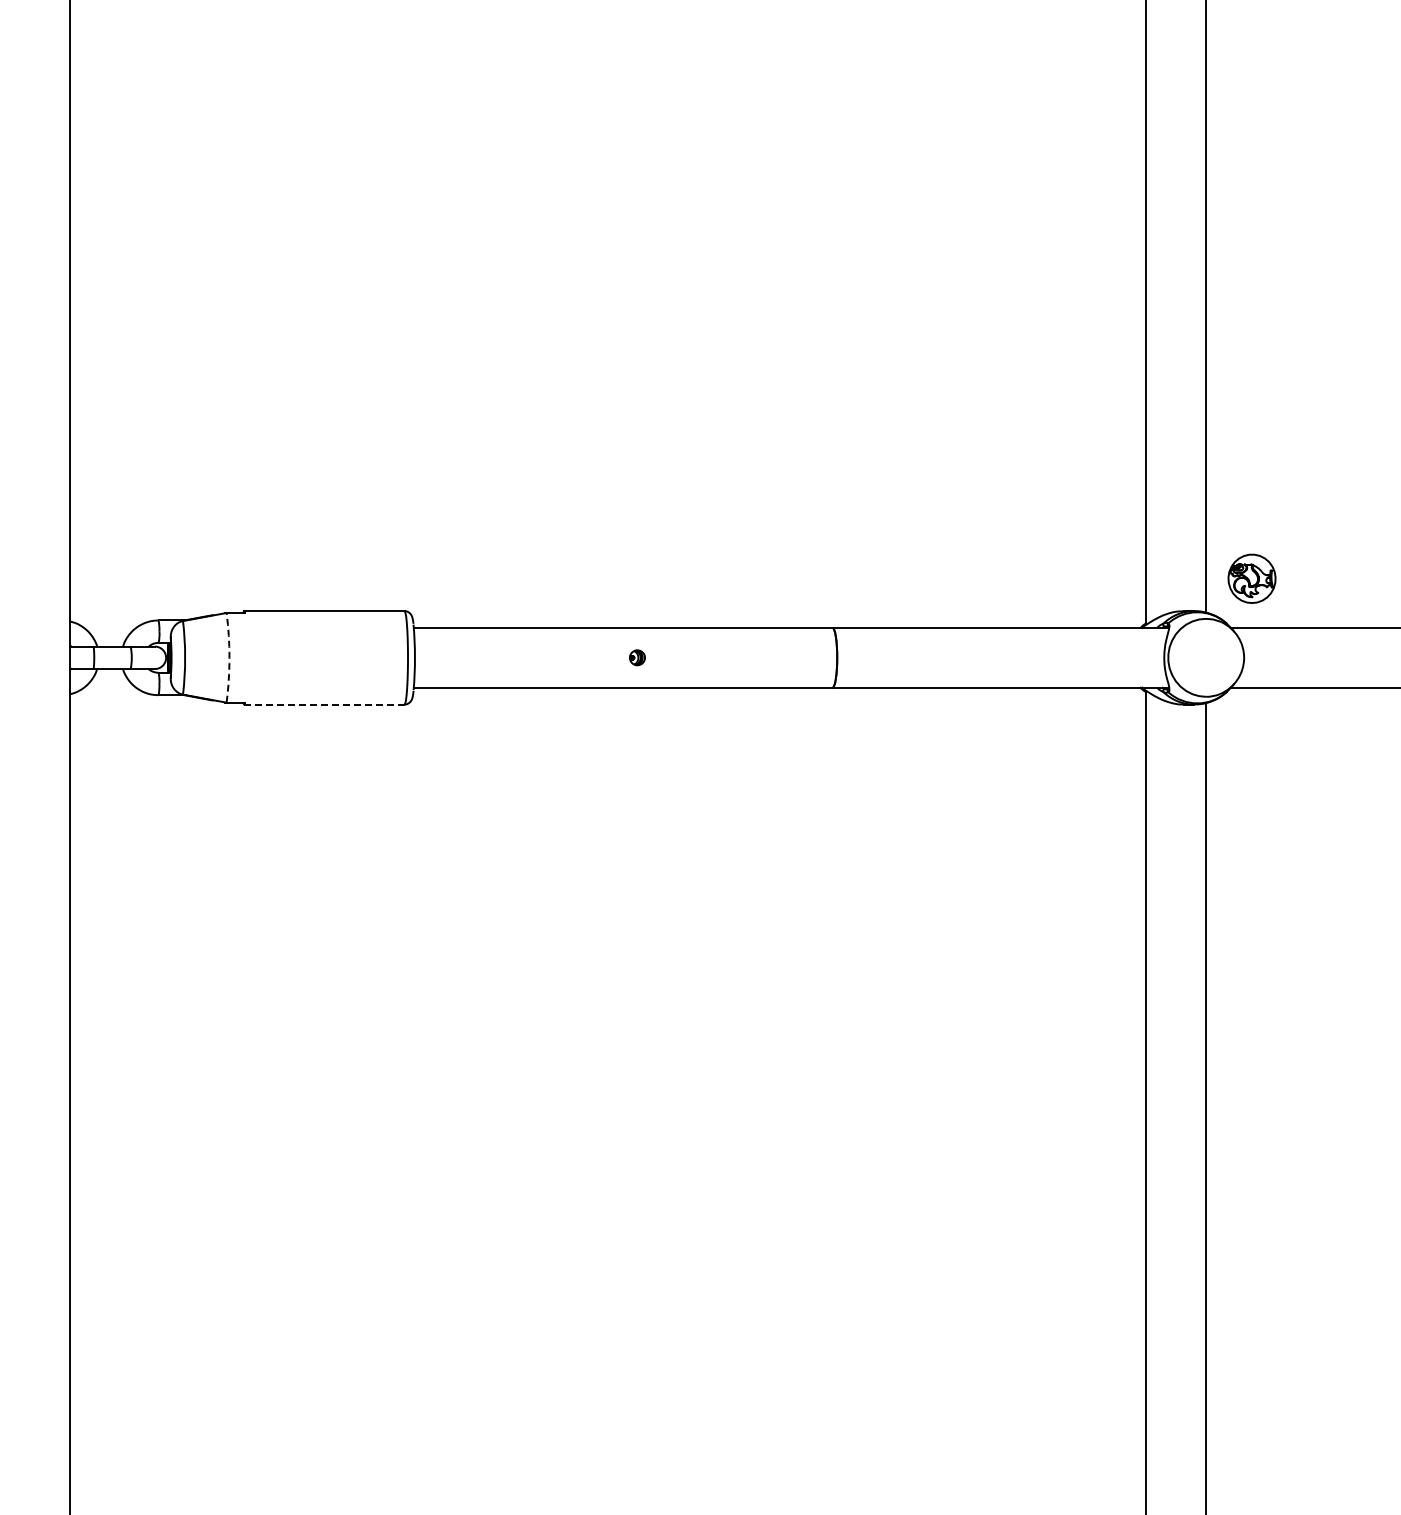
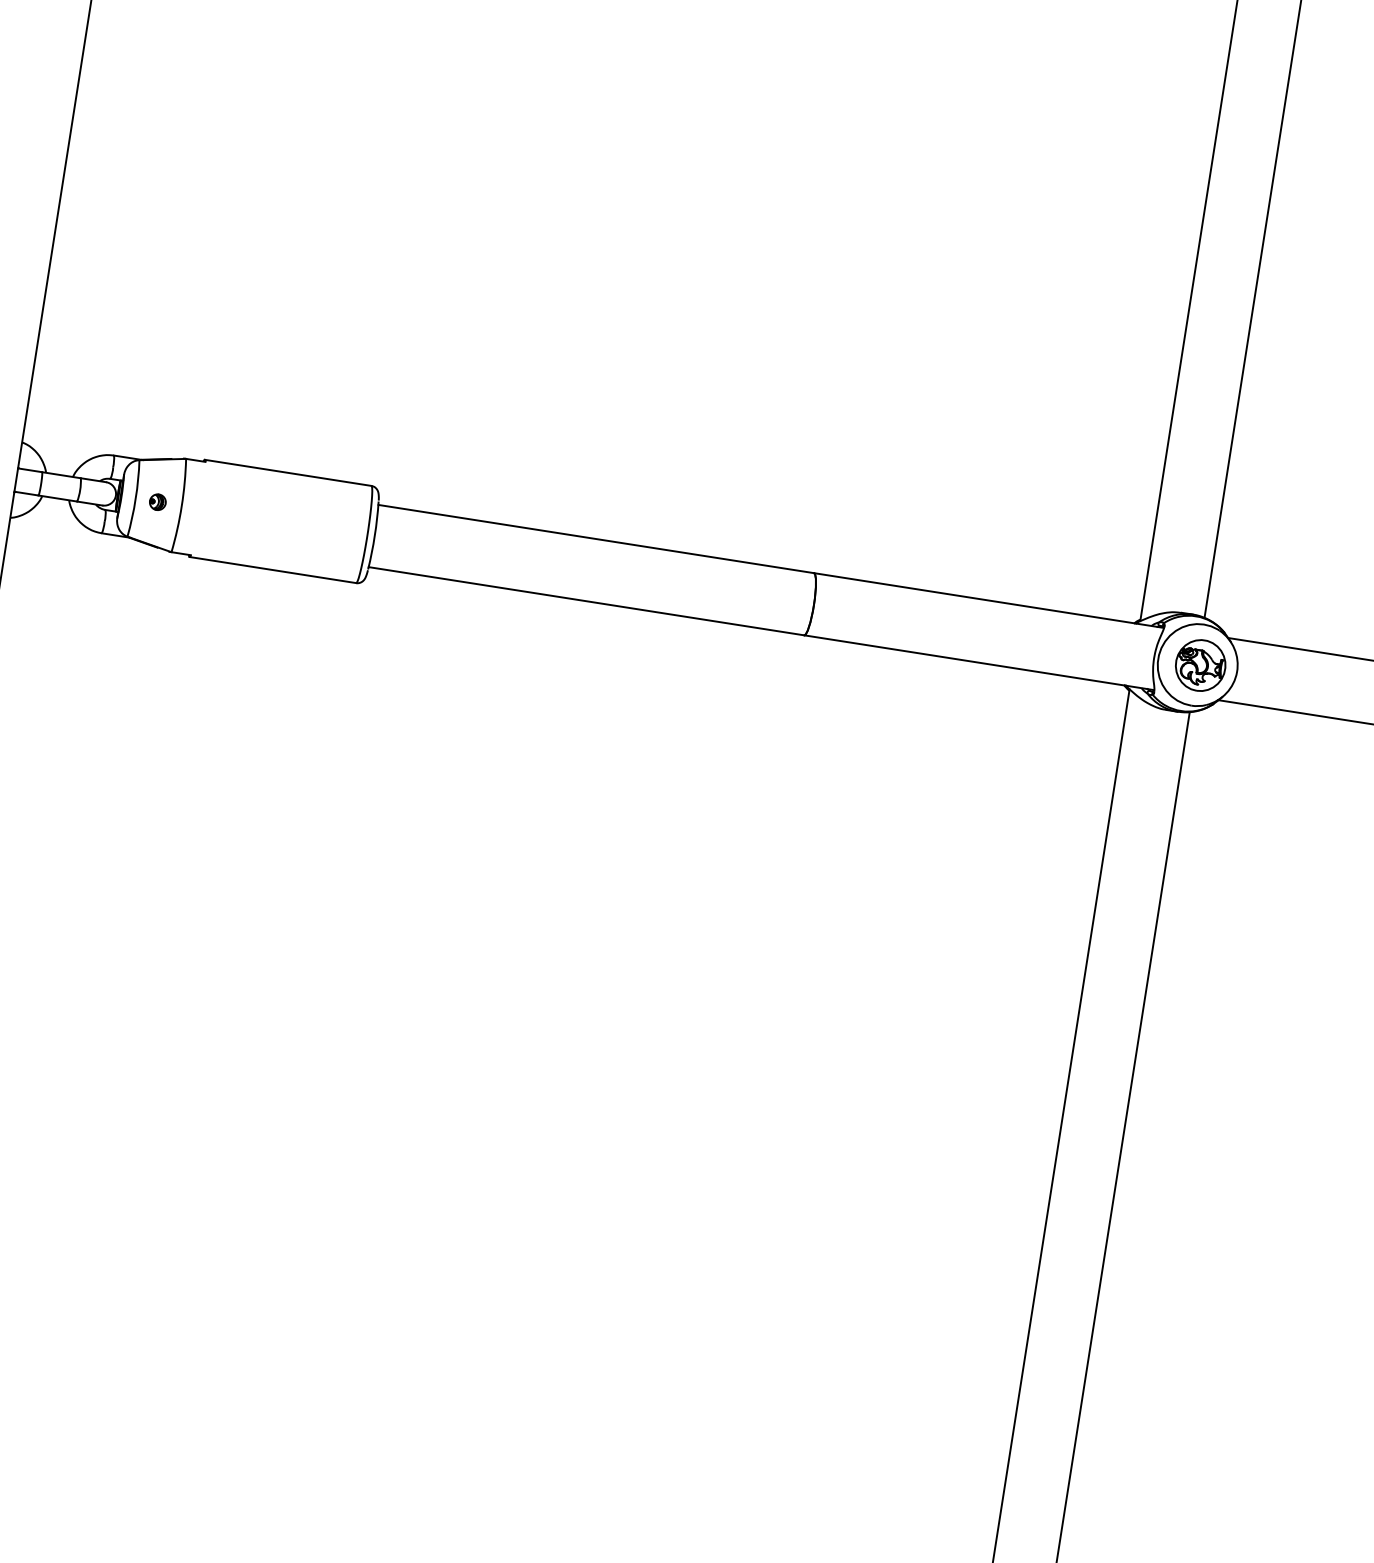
part: (1251, 578) -> (1200, 665), moved
arc: (229, 657) -> (181, 505), dashed -> solid
part: (637, 657) -> (157, 501), moved
line: (324, 704) -> (273, 570), dashed -> solid

